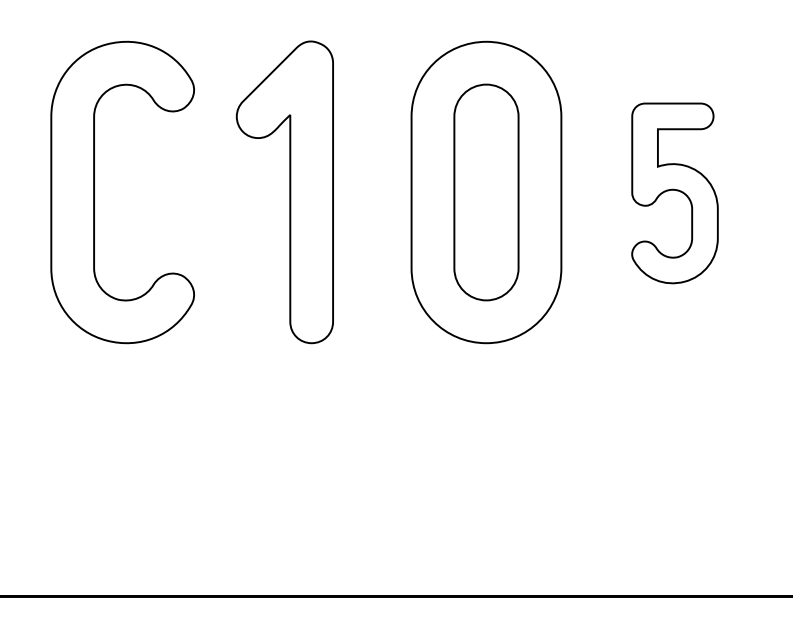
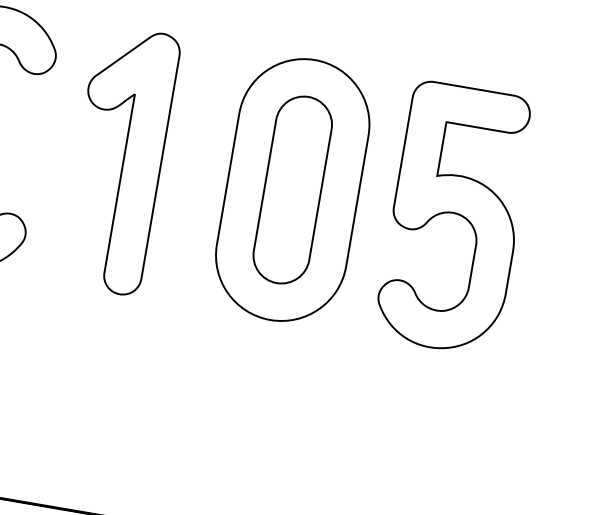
part: (674, 193) -> (454, 218), size x1.67

